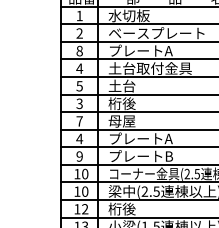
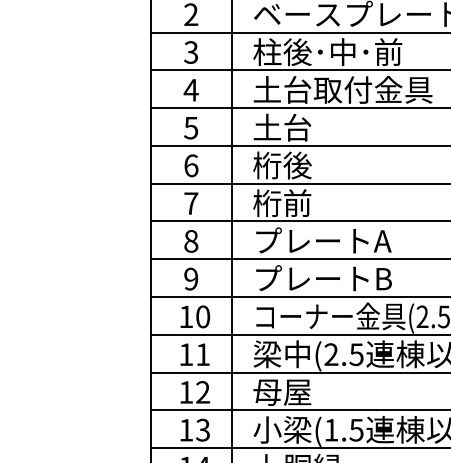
text: (142, 50) -> (326, 51), プレートA -> 柱後･中･前
text: (79, 51) -> (190, 53), 8 -> 3
text: (79, 103) -> (190, 165), 3 -> 6
text: (121, 120) -> (281, 201), 母屋 -> 桁前
text: (79, 138) -> (190, 240), 4 -> 8
text: (85, 191) -> (203, 354), 10 -> 11
text: (121, 208) -> (281, 390), 桁後 -> 母屋

